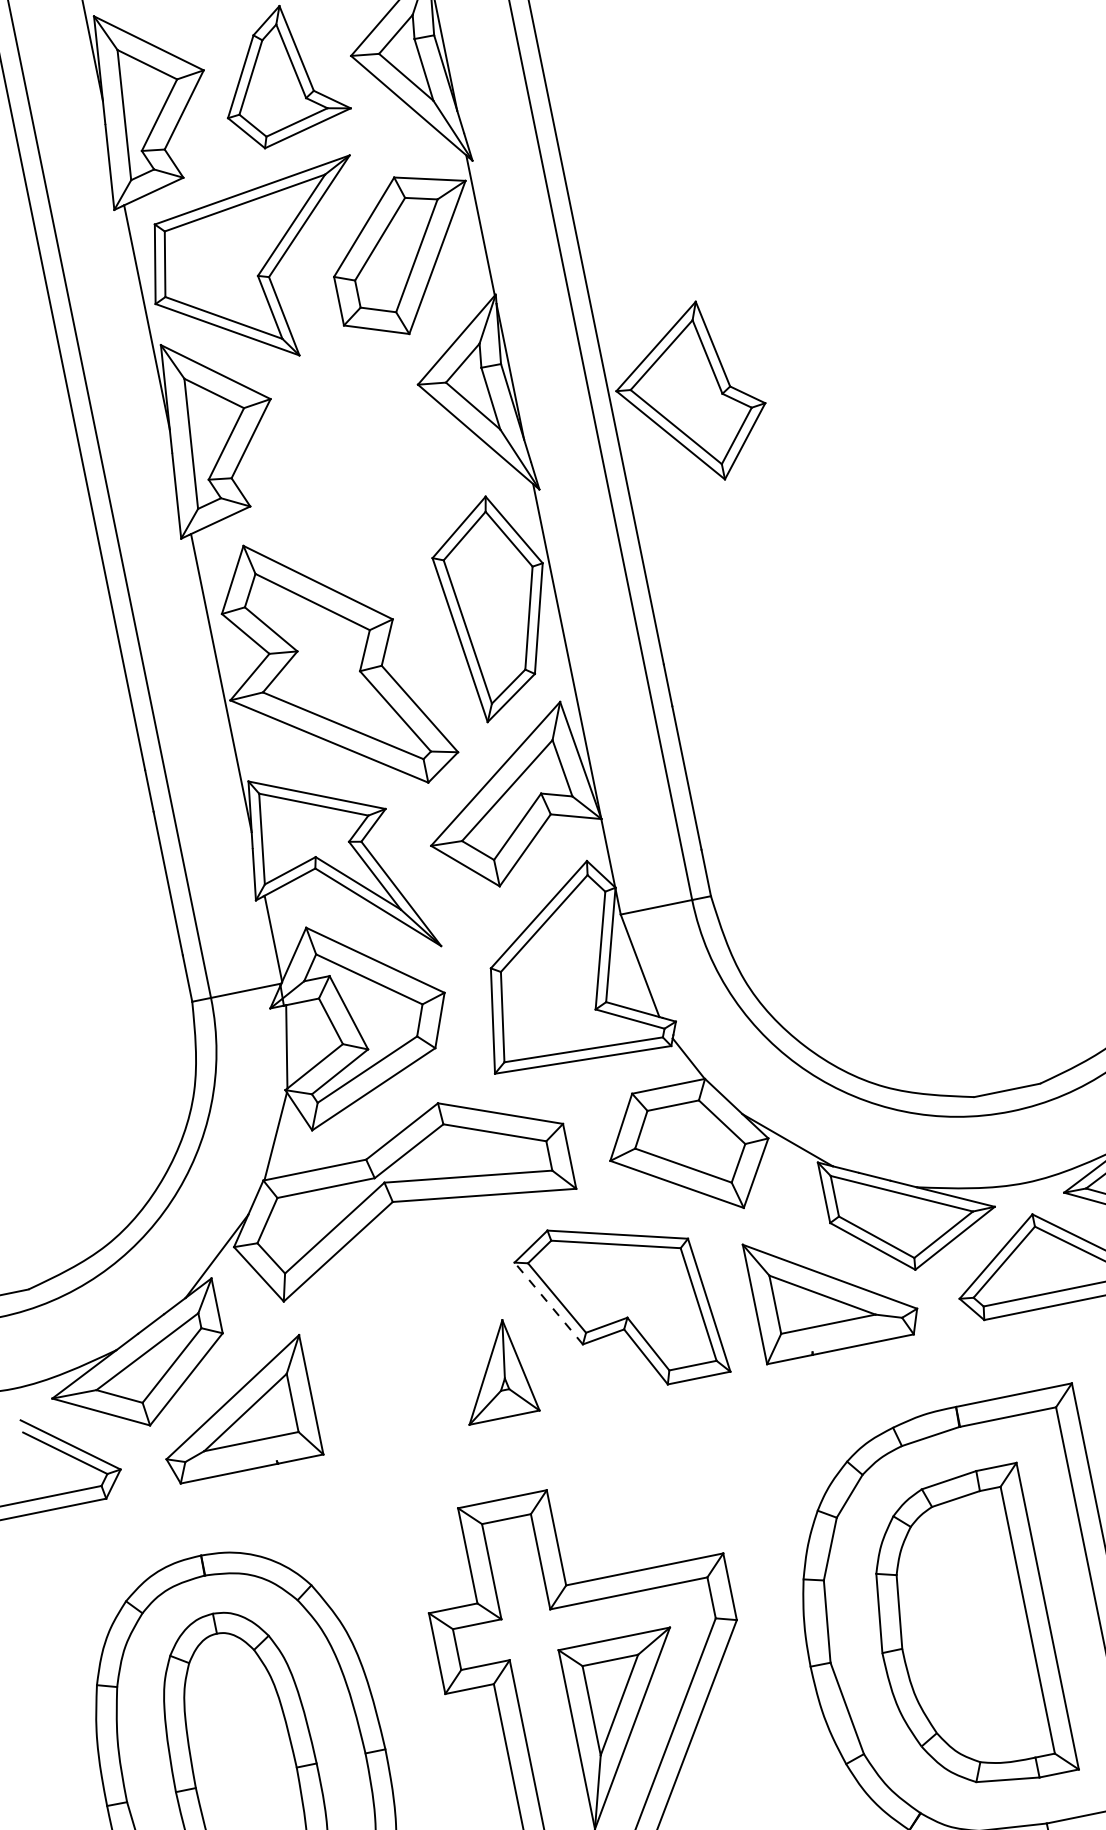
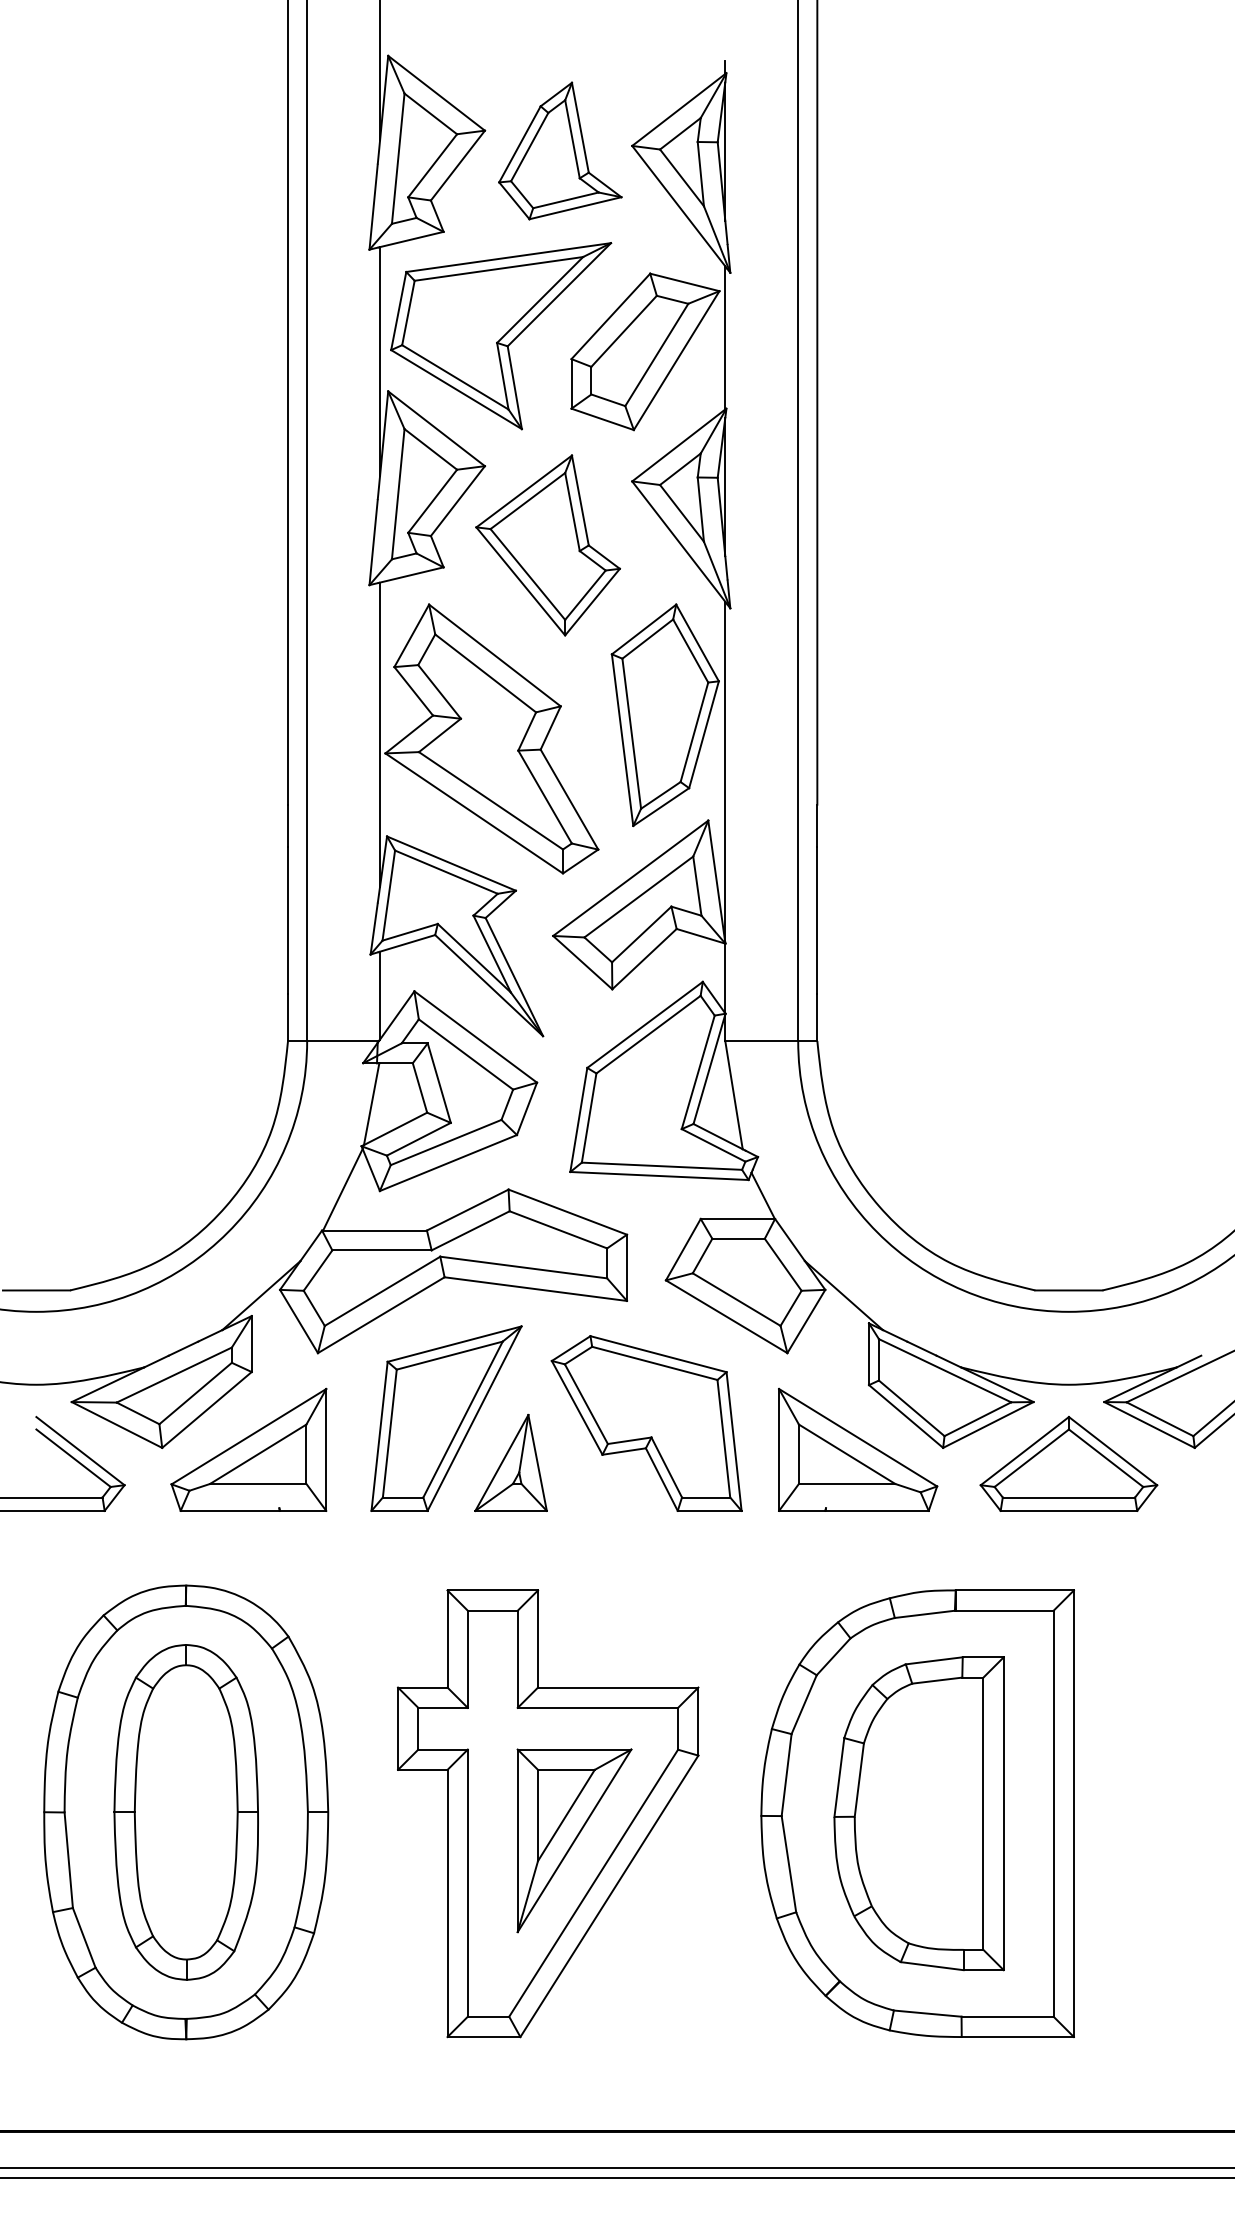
part: (689, 394) -> (547, 545), moved
line: (548, 1303) -> (576, 1407), dashed -> solid
part: (422, 1339) -> (446, 1418), added

